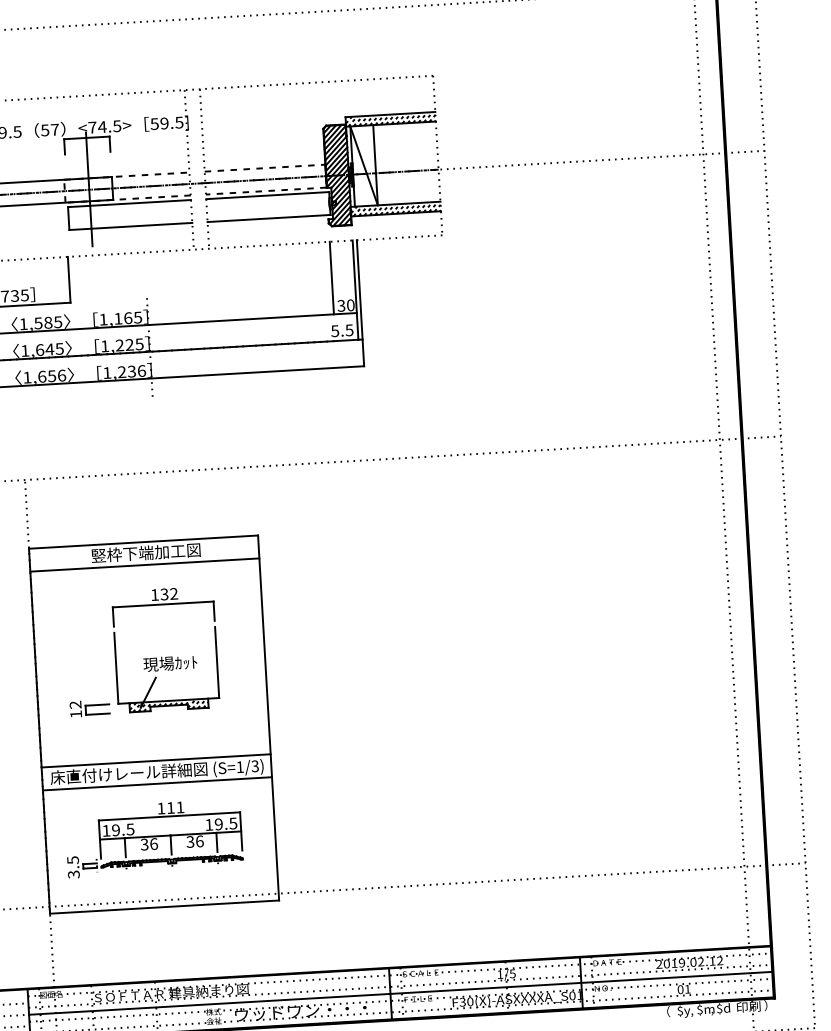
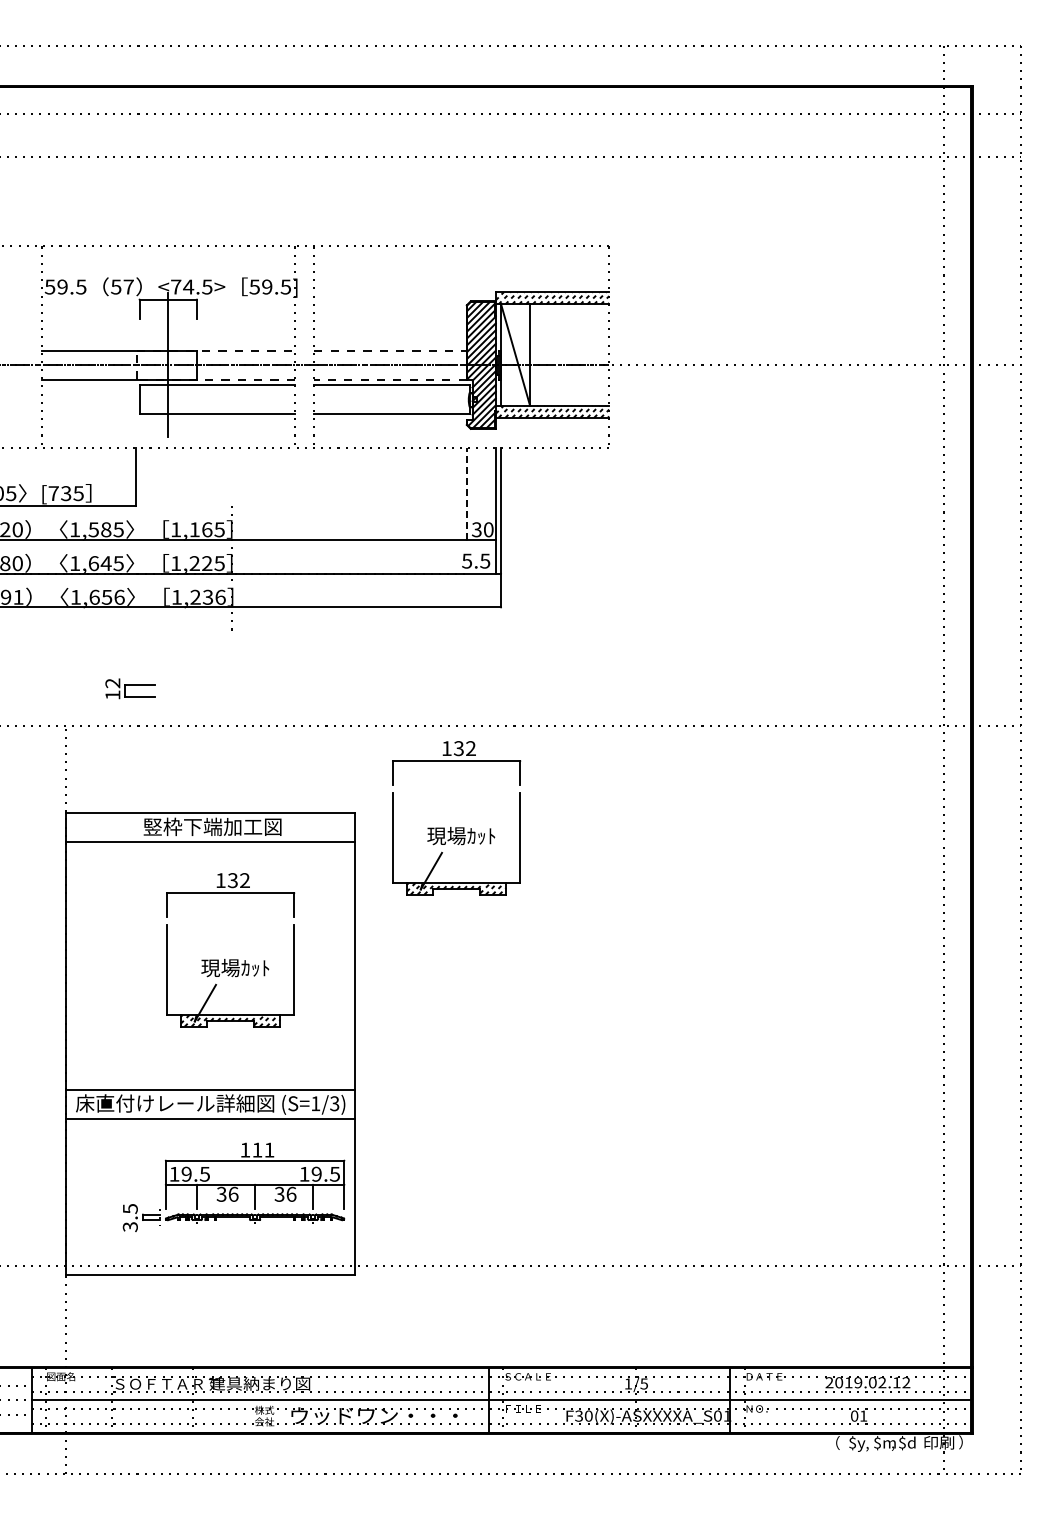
line: (331, 278) -> (466, 494), solid -> dashed
part: (338, 542) -> (456, 827), added
part: (89, 708) -> (130, 688), moved
part: (153, 837) -> (233, 1186), moved

